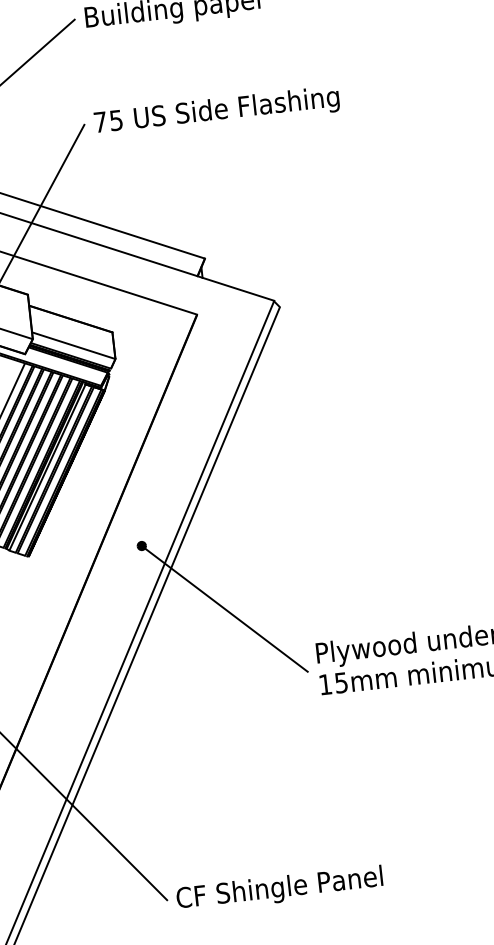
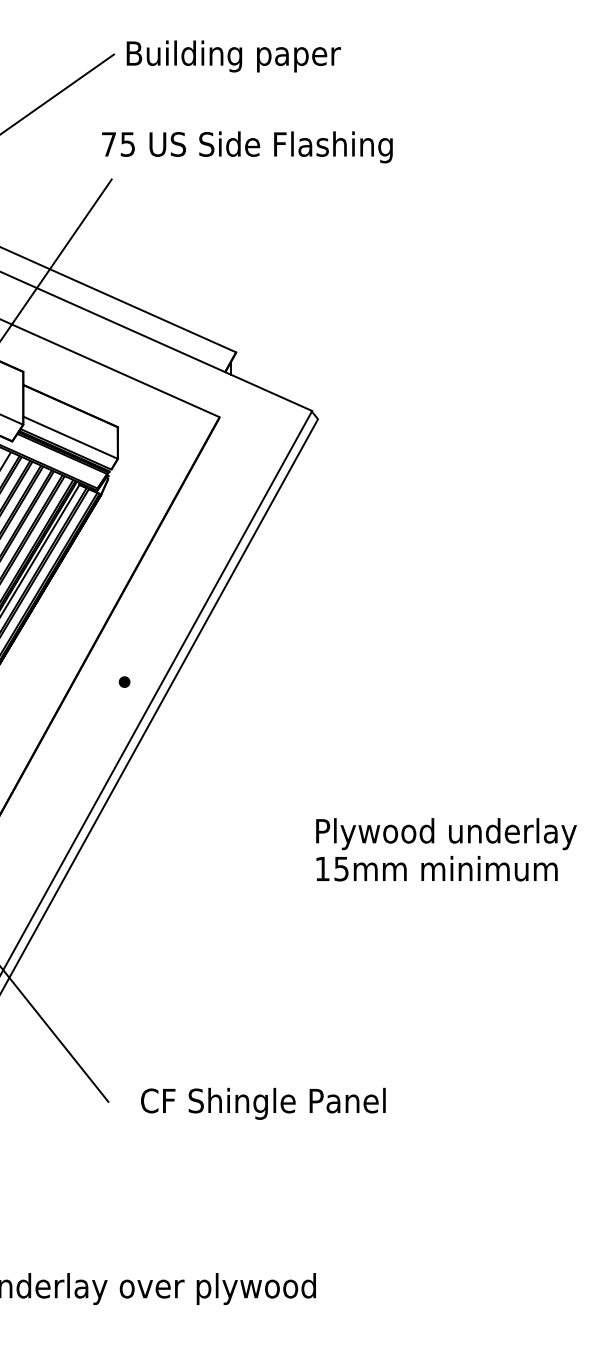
text: (217, 111) -> (247, 147), moved
line: (226, 610) -> (215, 768), removed
text: (279, 889) -> (263, 1103), moved

